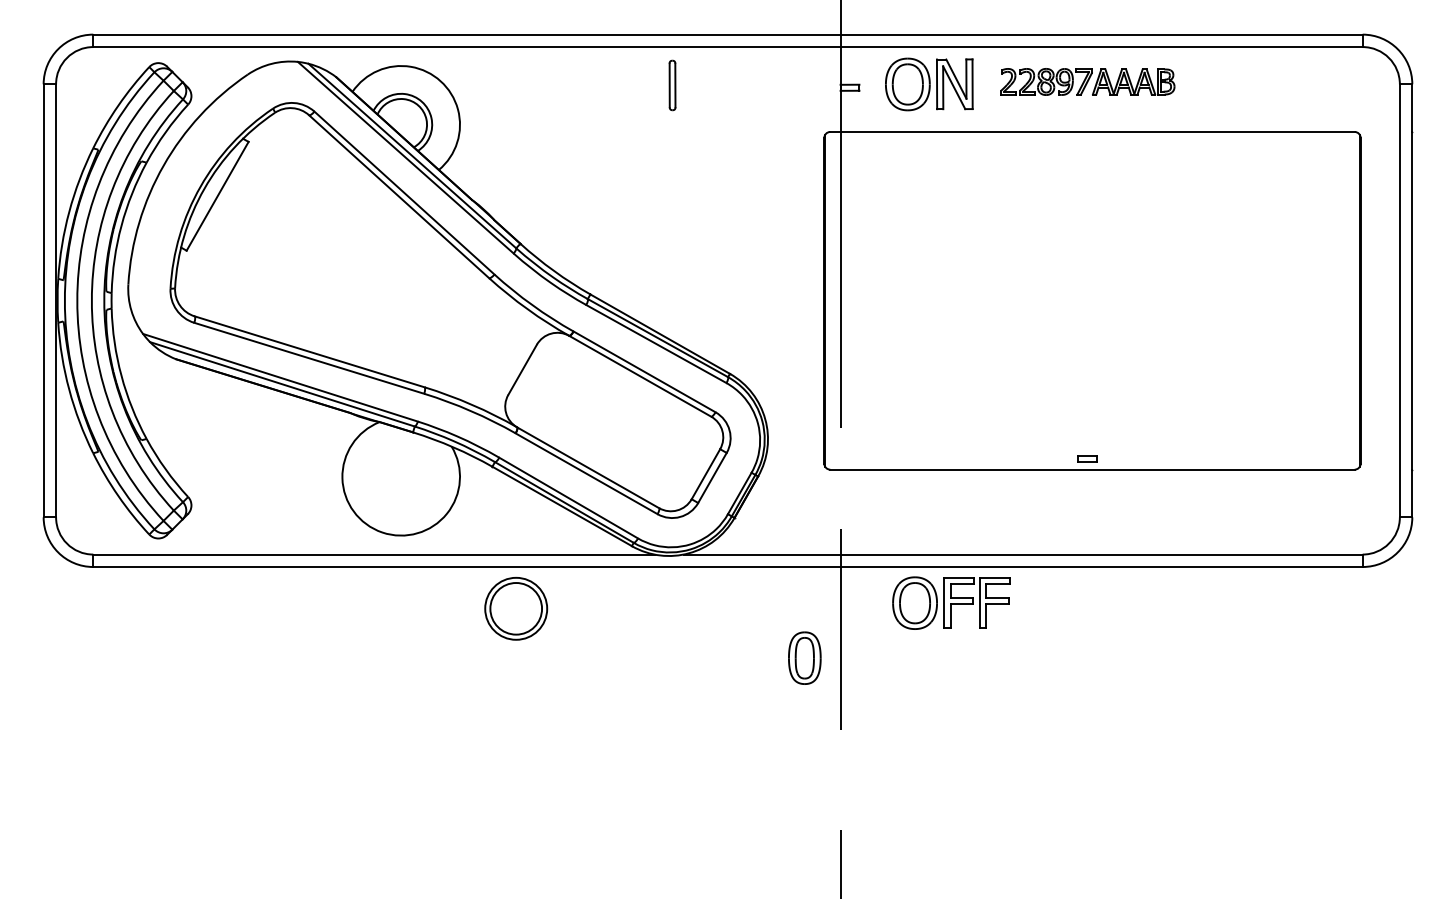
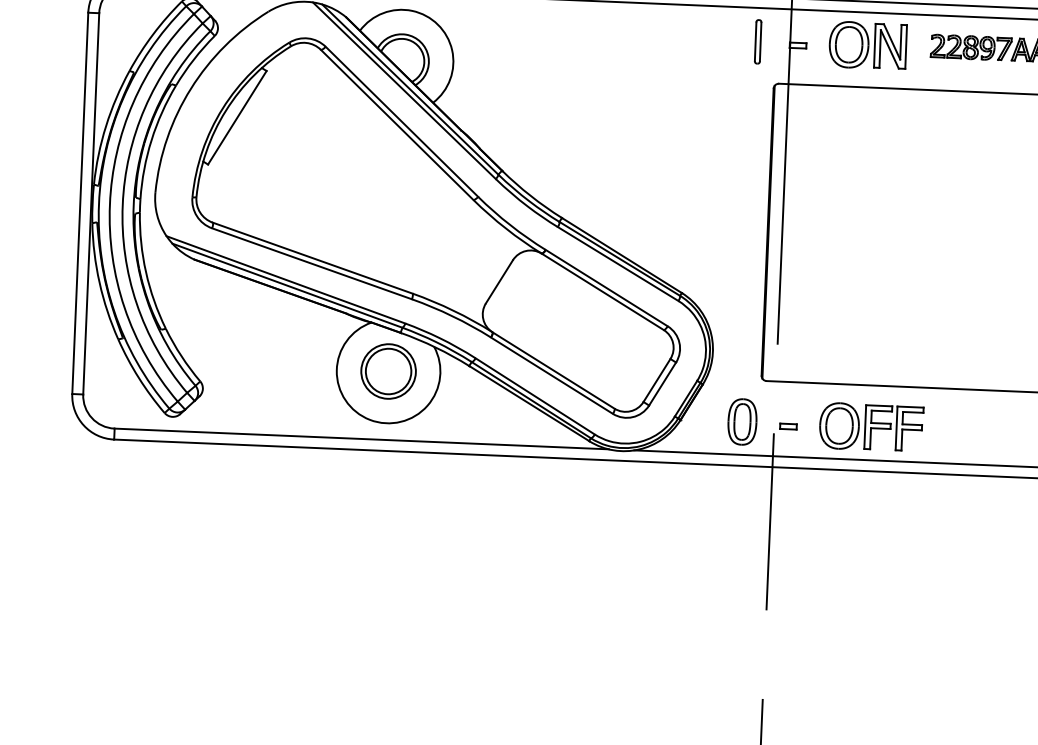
part: (672, 85) -> (758, 41), moved
part: (1087, 458) -> (788, 425), moved
part: (951, 602) -> (871, 426), moved
part: (516, 608) -> (388, 371), moved
part: (804, 657) -> (742, 421), moved

